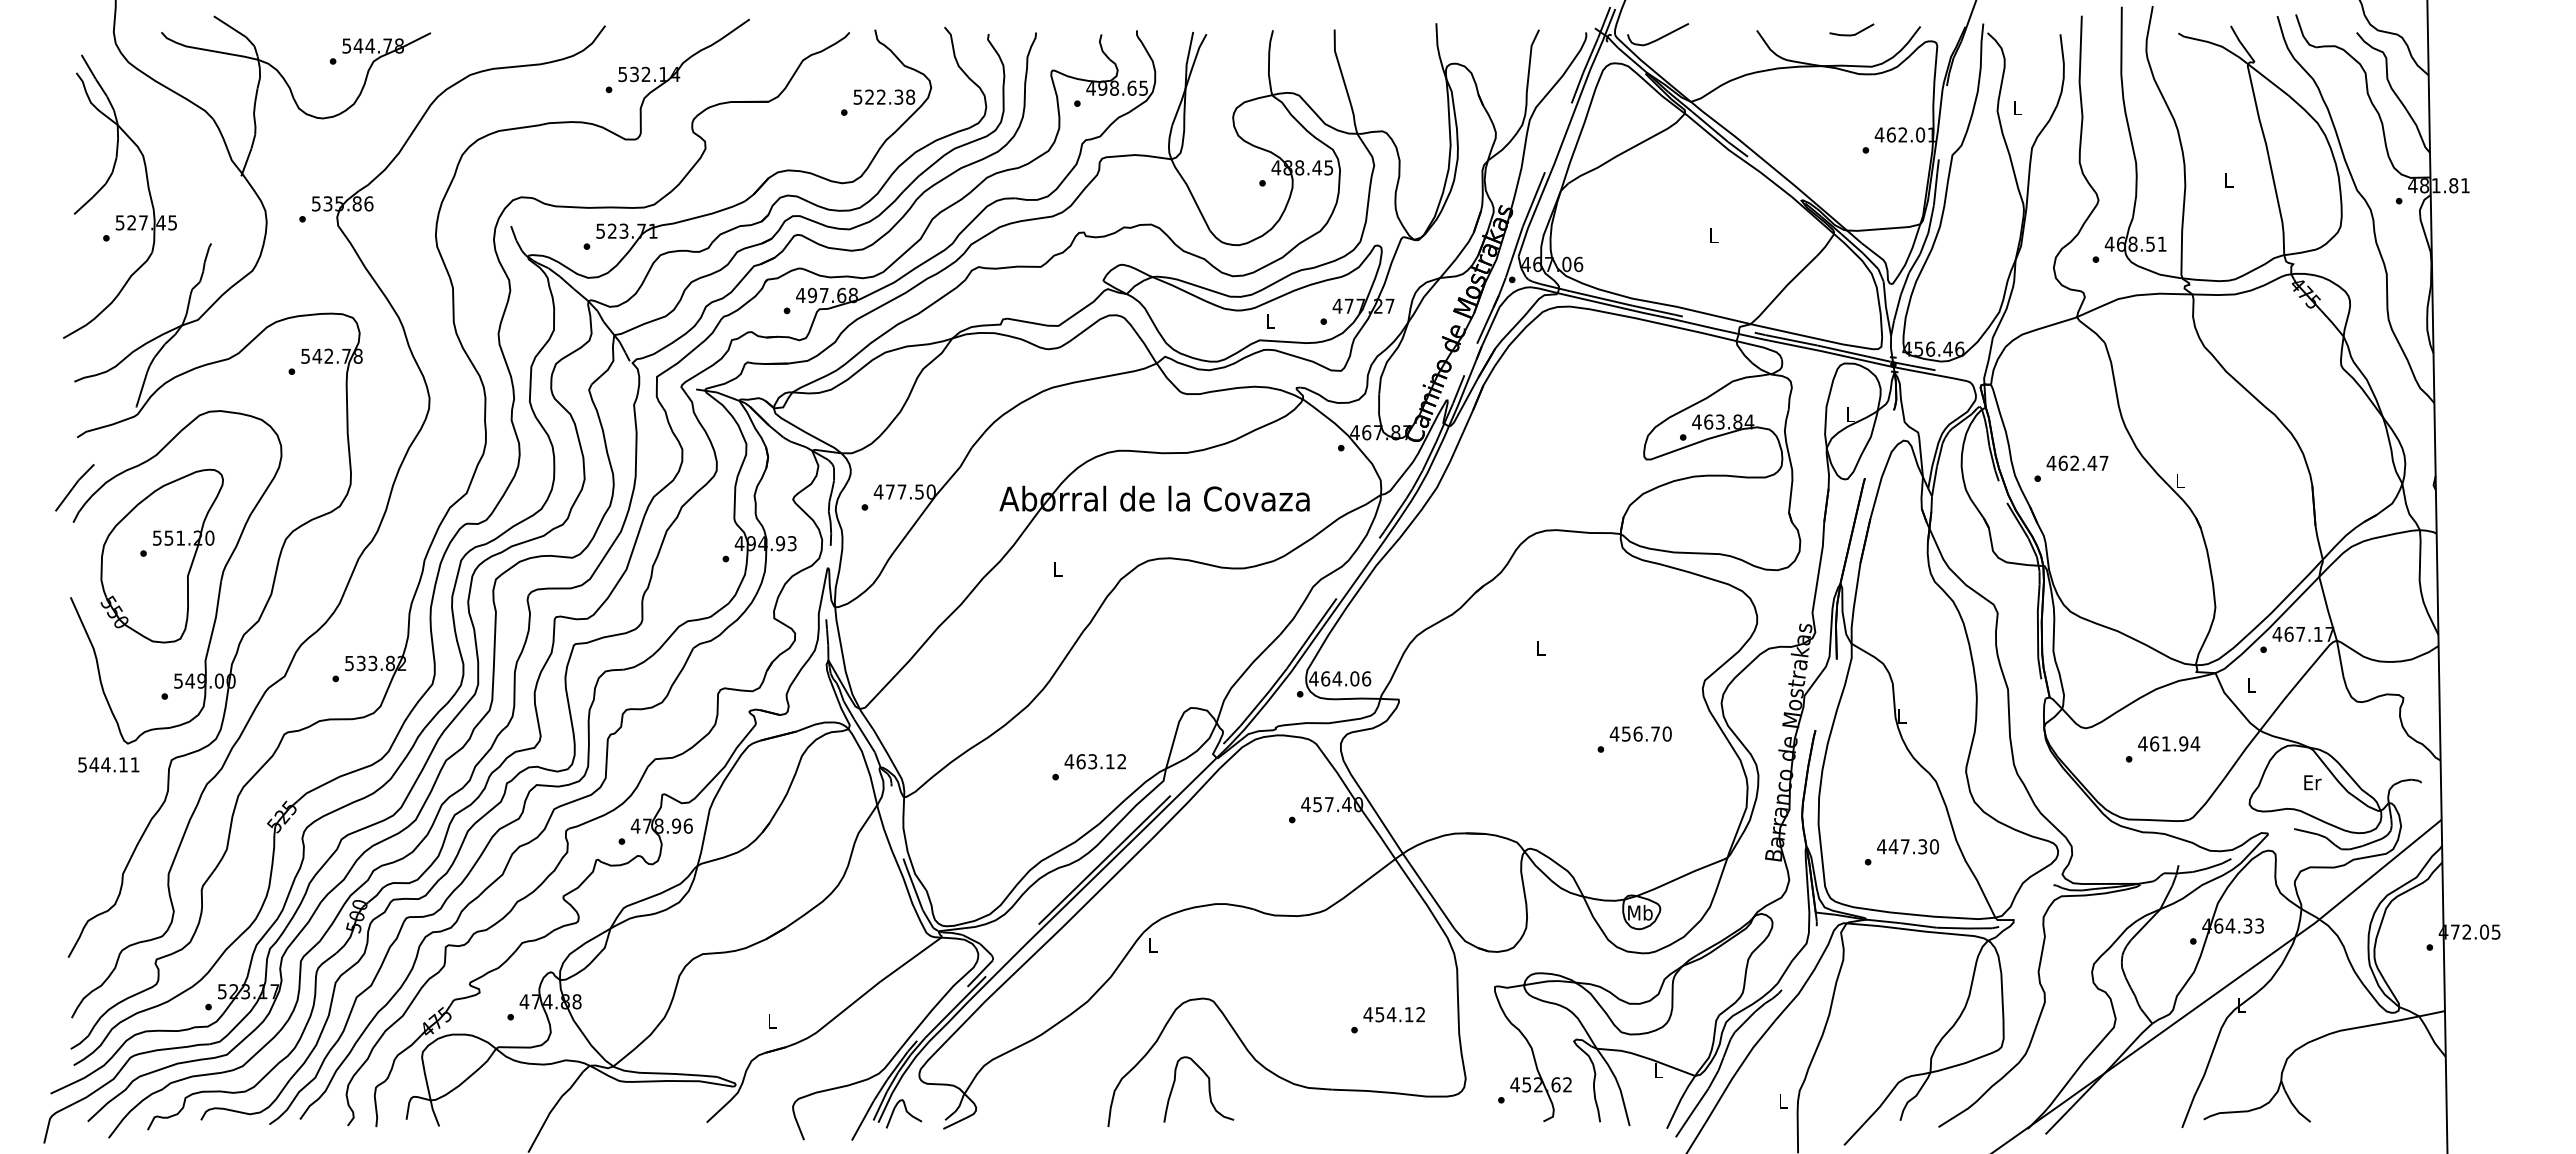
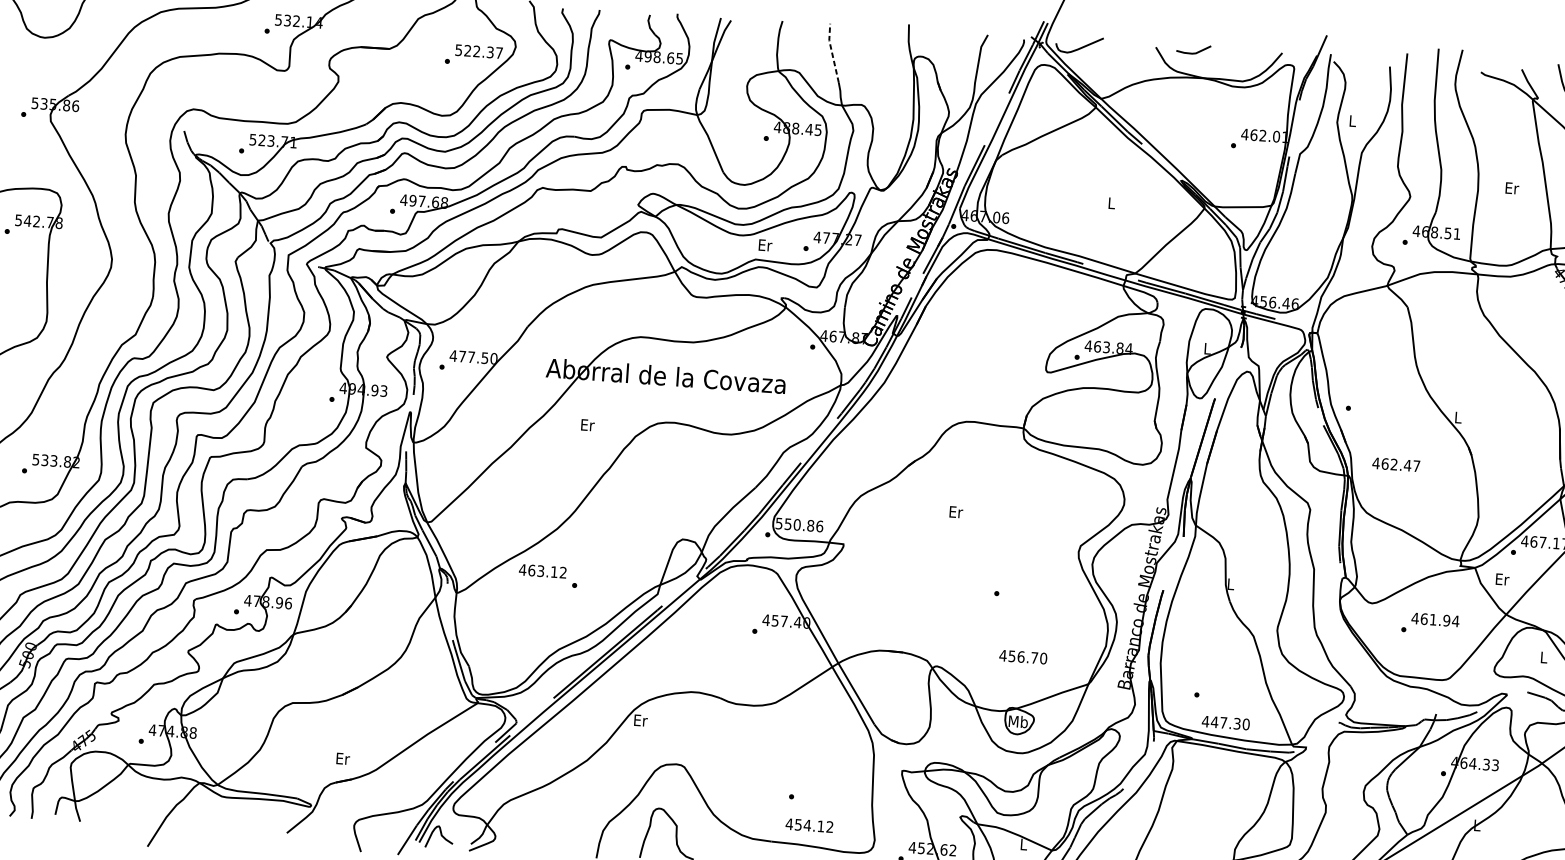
line: (1854, 33) -> (1195, 52), moved
line: (1339, 67) -> (831, 53), solid -> dashed
text: (910, 96) -> (499, 52), 522.38 -> 522.37
text: (2229, 180) -> (1512, 188), L -> Er
text: (1270, 320) -> (765, 244), L -> Er
text: (2077, 462) -> (1396, 464), moved
text: (1058, 568) -> (588, 424), L -> Er
text: (1541, 647) -> (956, 511), L -> Er
text: (1334, 678) -> (795, 524), 464.06 -> 550.86
text: (2251, 685) -> (1502, 579), L -> Er
text: (1640, 733) -> (1023, 656), moved
text: (1094, 761) -> (542, 571), moved
text: (2312, 782) -> (1544, 657), Er -> L
text: (1907, 846) -> (1225, 722), moved
text: (1153, 945) -> (641, 720), L -> Er
text: (1393, 1014) -> (808, 825), moved
text: (772, 1021) -> (342, 758), L -> Er

